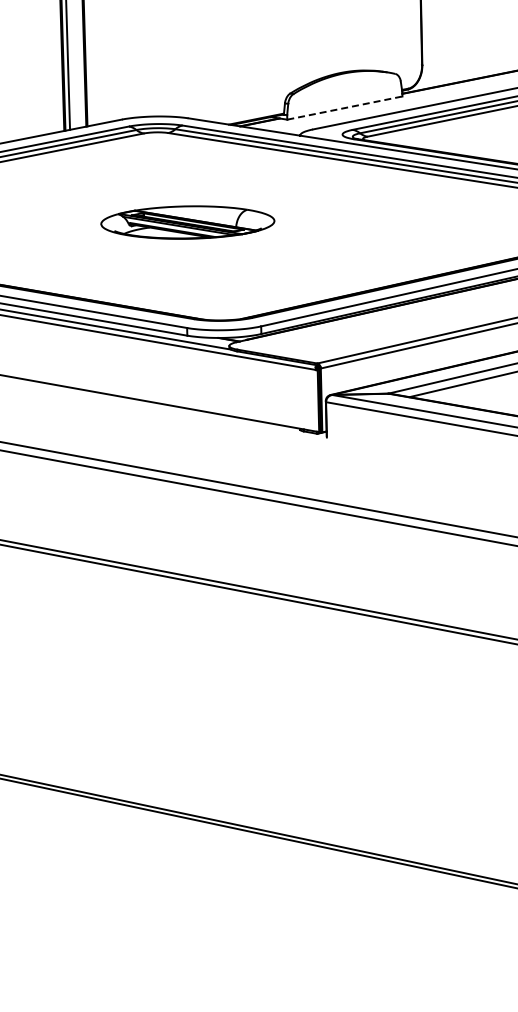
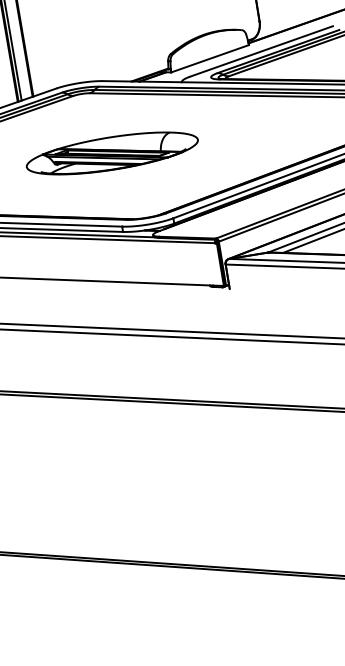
line: (344, 108) -> (209, 59), dashed -> solid
part: (187, 222) -> (112, 153), size x1.43

